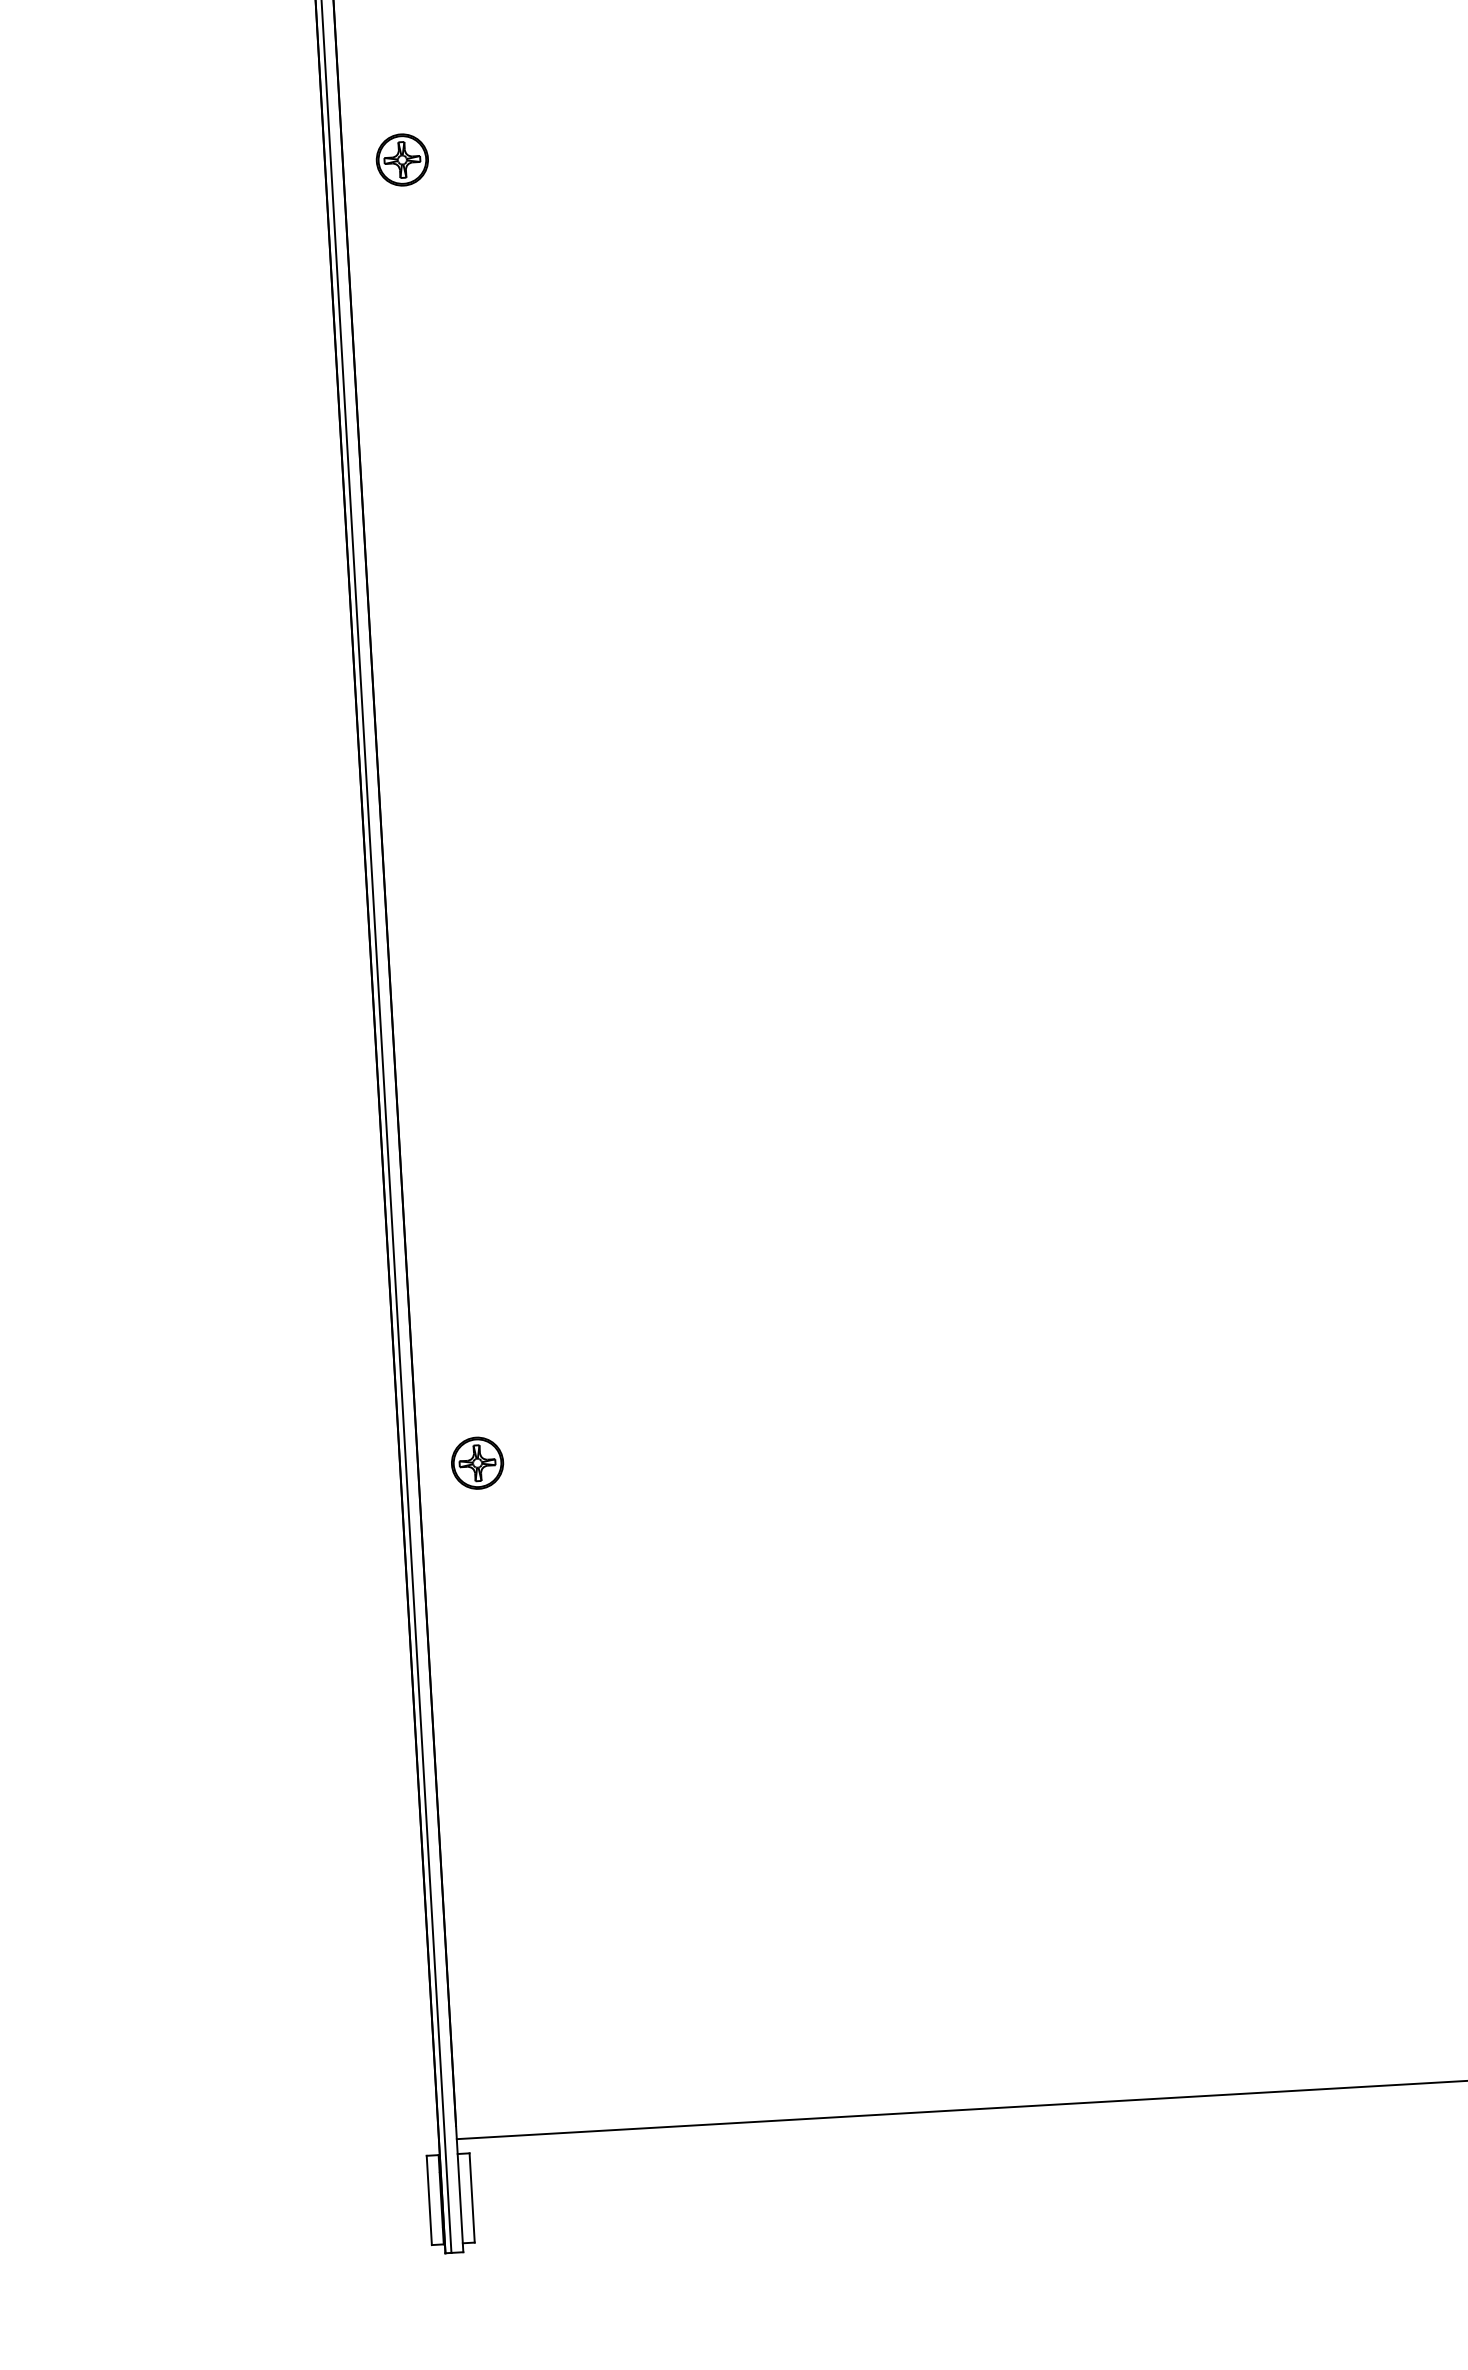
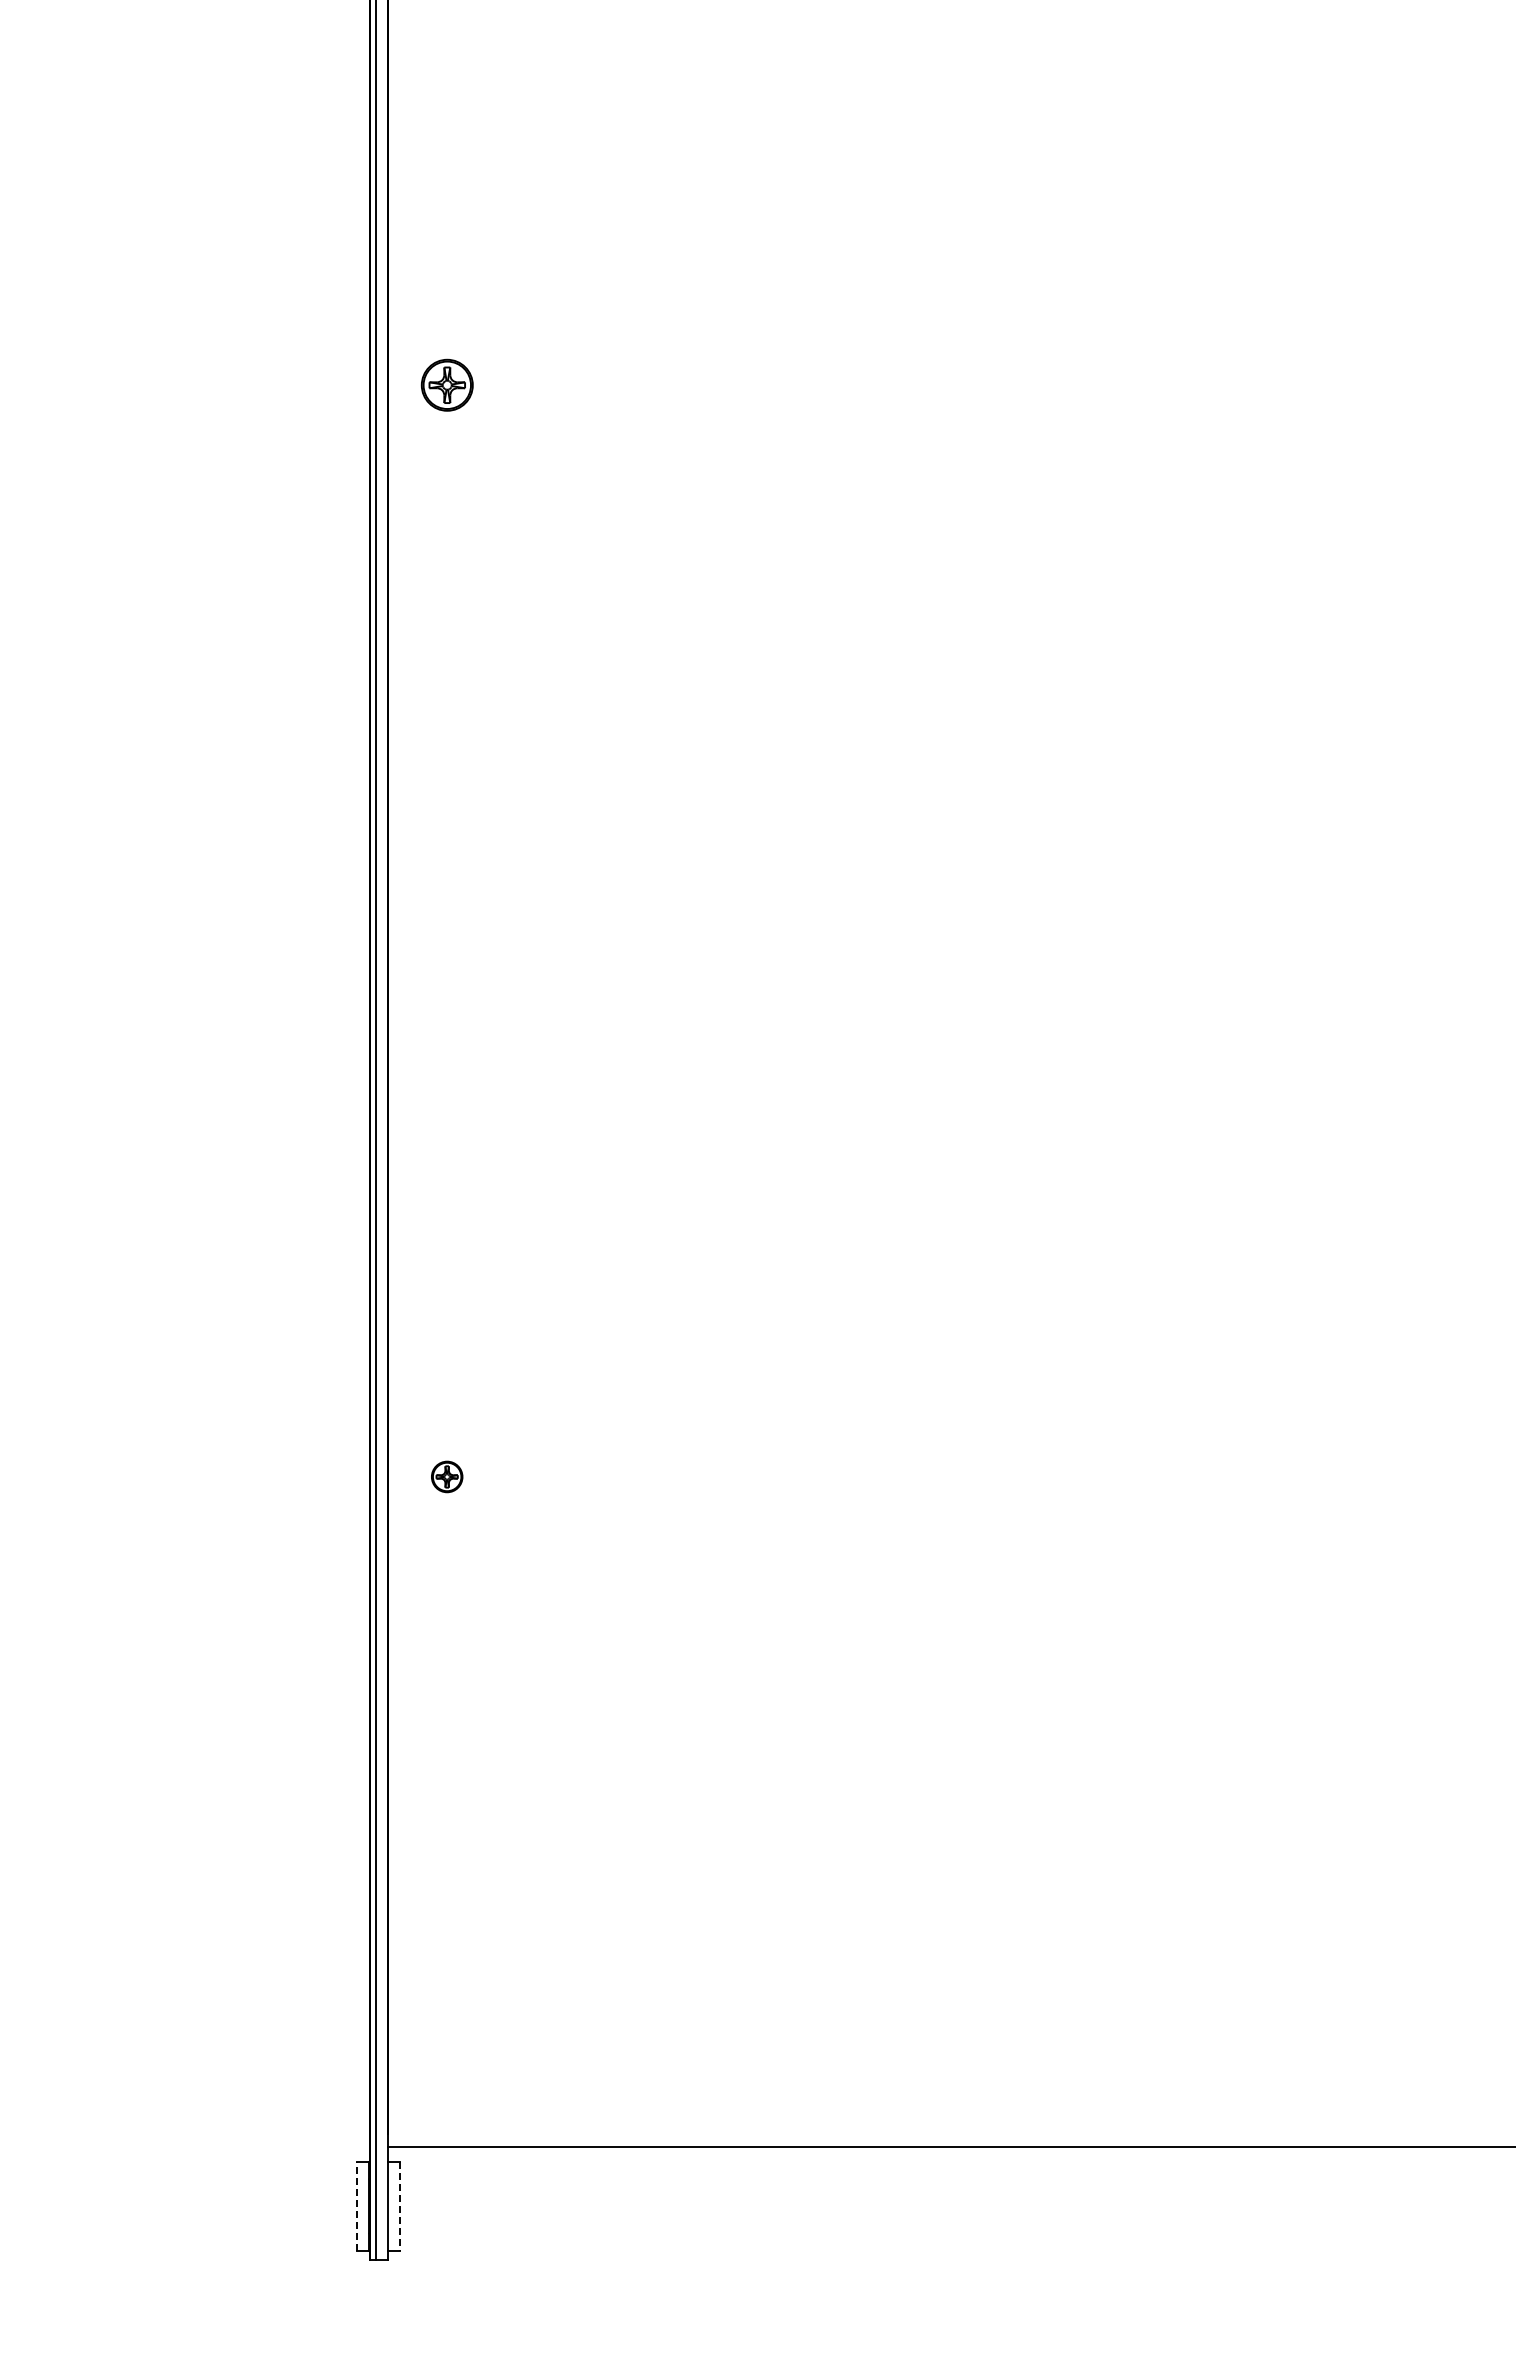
part: (401, 159) -> (446, 384), moved
part: (476, 1462) -> (446, 1476), size x0.6
line: (471, 2198) -> (399, 2206), solid -> dashed
line: (429, 2199) -> (357, 2205), solid -> dashed

